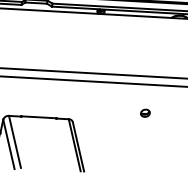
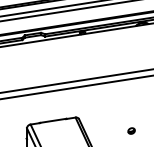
part: (145, 112) -> (131, 130), moved

